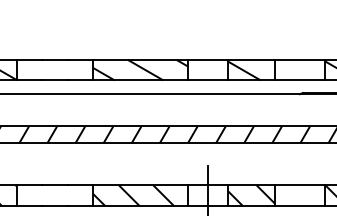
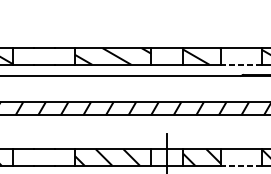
line: (299, 80) -> (240, 64), solid -> dashed
line: (299, 206) -> (240, 166), solid -> dashed

